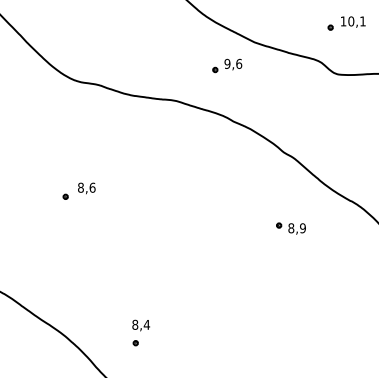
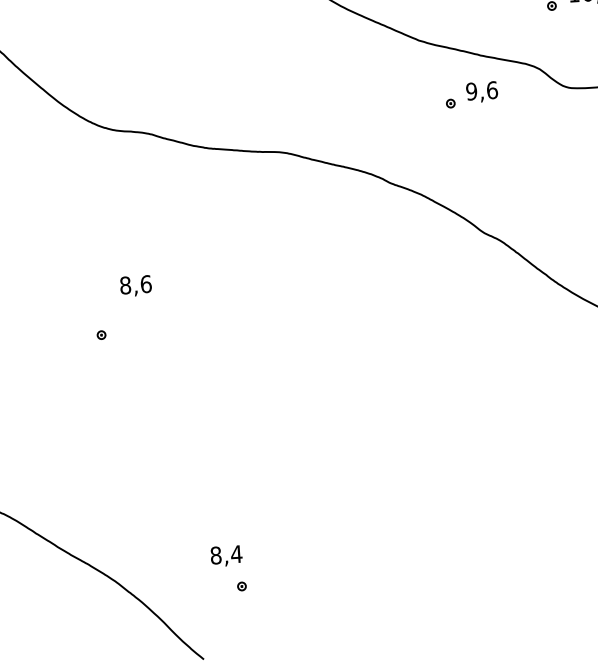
part: (227, 65) -> (471, 94), moved
text: (86, 188) -> (135, 286), moved
part: (290, 228) -> (503, 366), removed
text: (140, 325) -> (225, 556), moved

